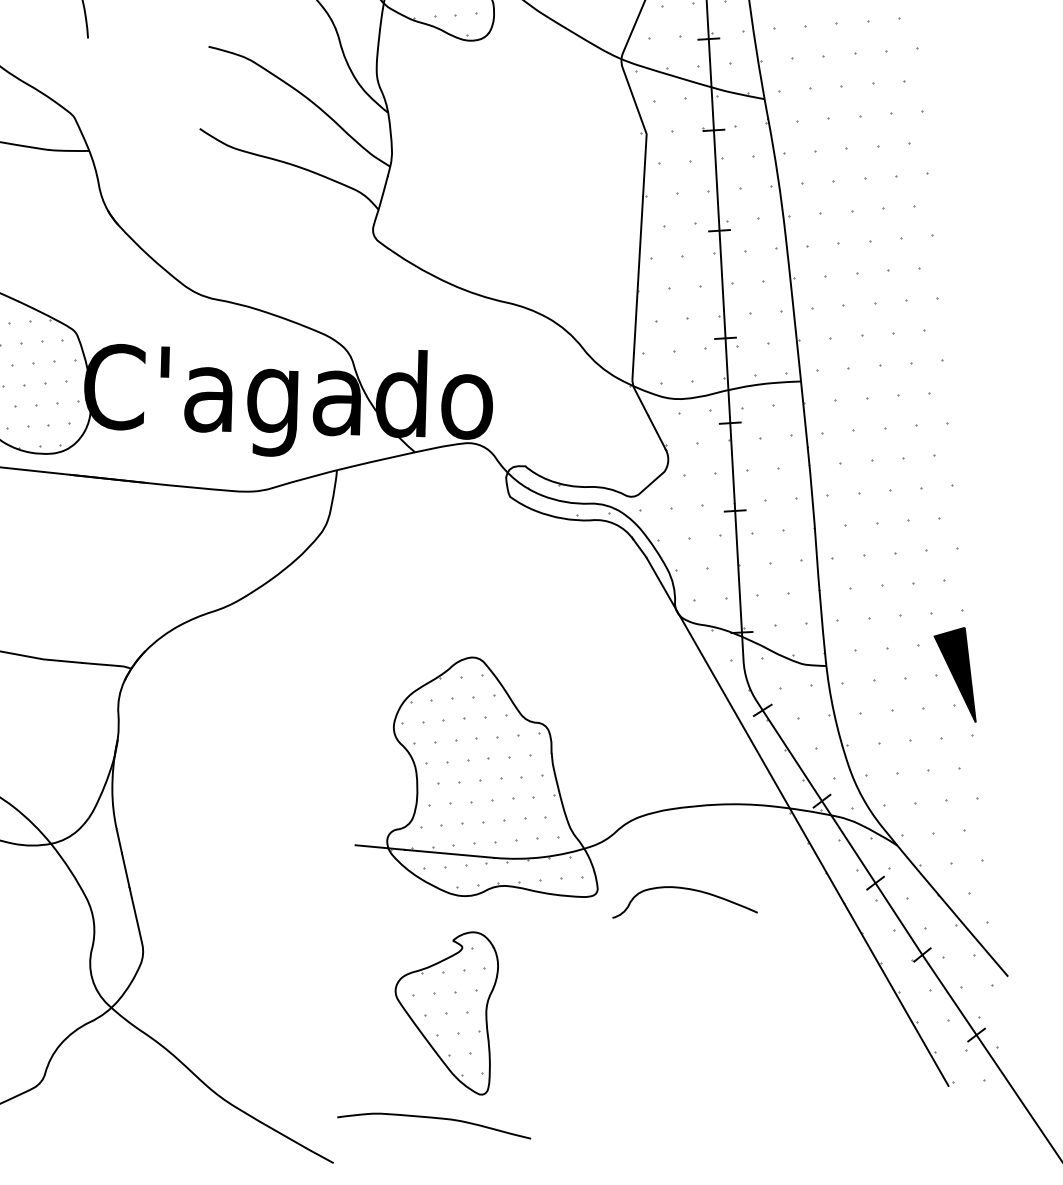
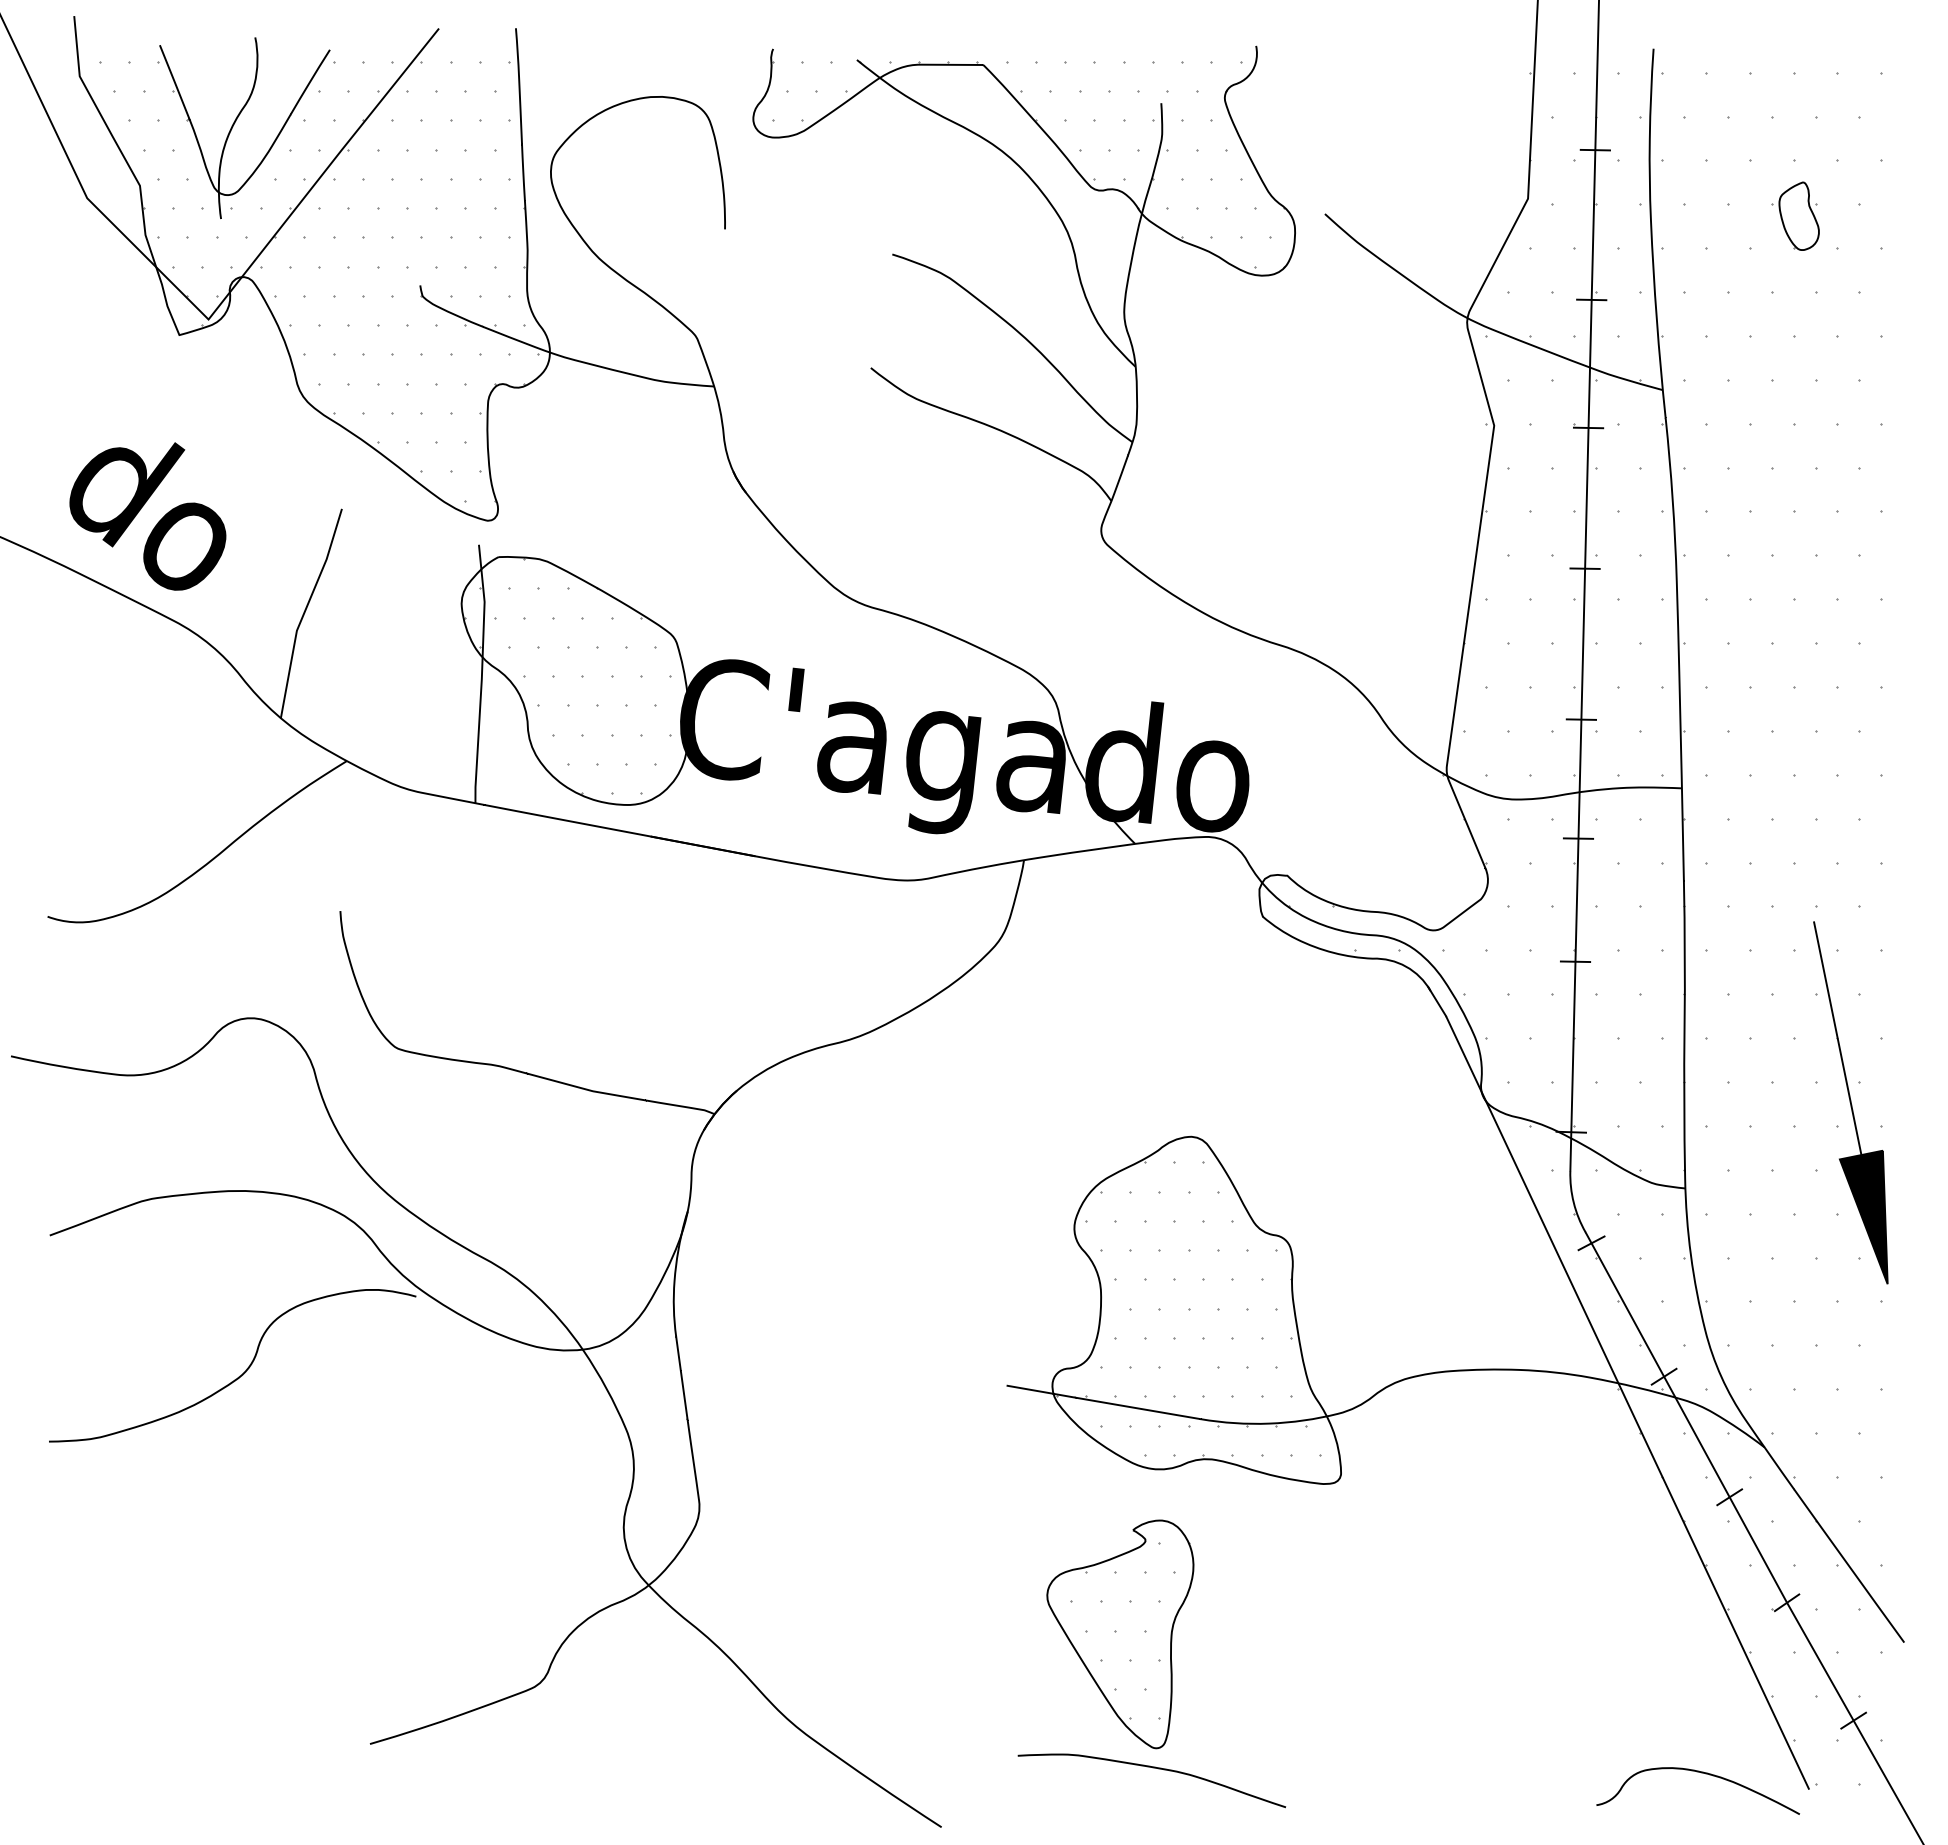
line: (926, 550) -> (1837, 1038), added
curve: (685, 889) -> (1701, 1773), moved
curve: (433, 1118) -> (1152, 1768), moved

